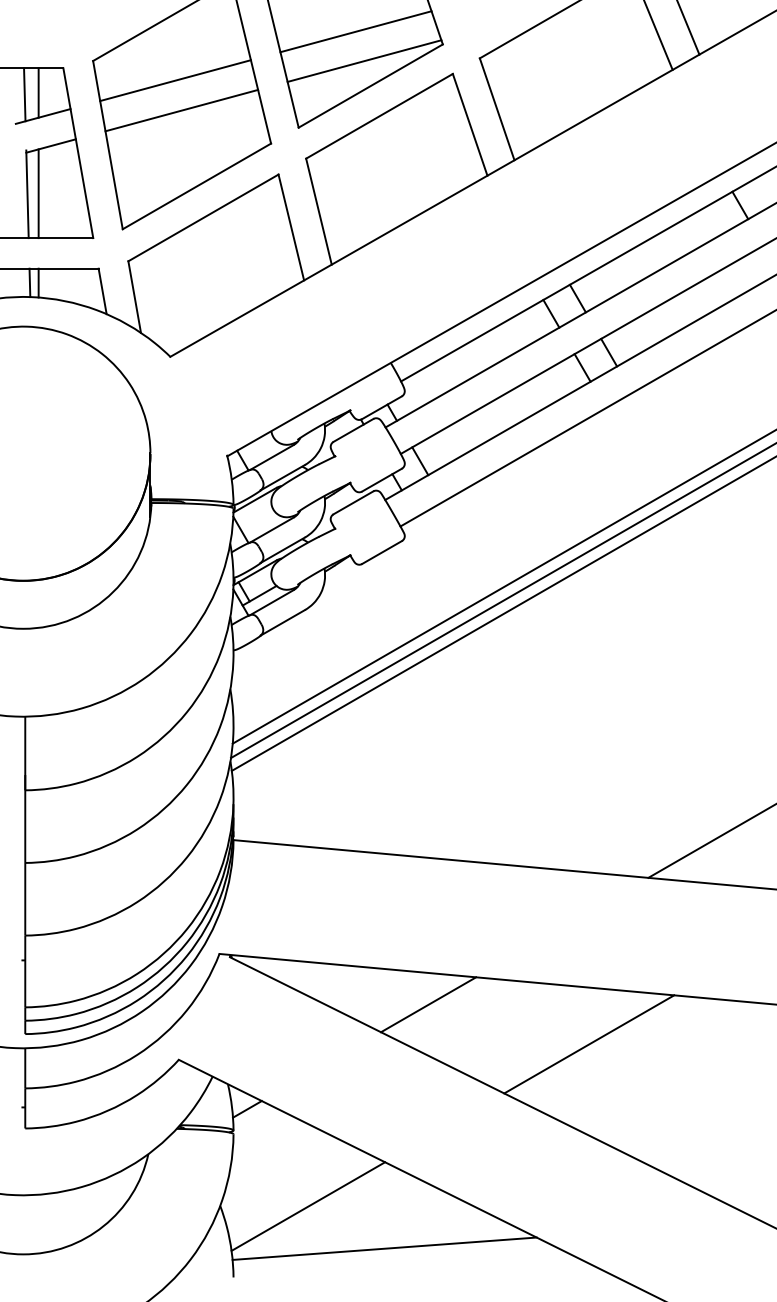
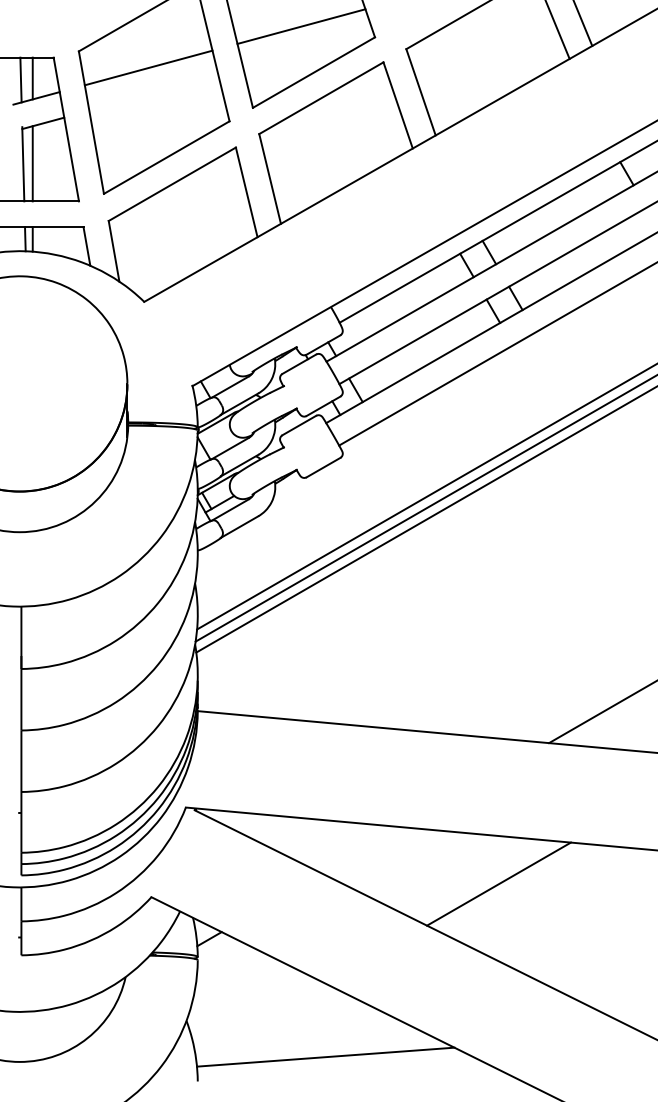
line: (364, 60) -> (308, 50), removed
line: (181, 110) -> (153, 93), removed
line: (428, 1004) -> (362, 850), removed
line: (308, 1206) -> (261, 1021), removed

